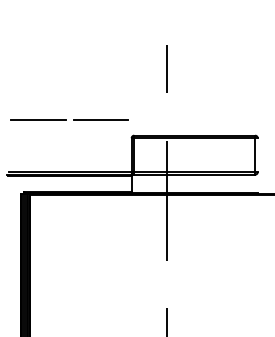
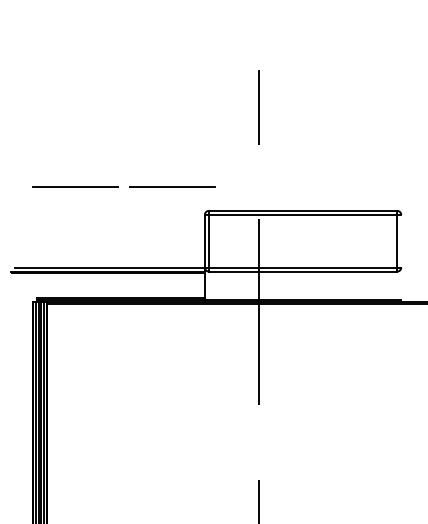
line: (66, 119) -> (119, 185), moved

